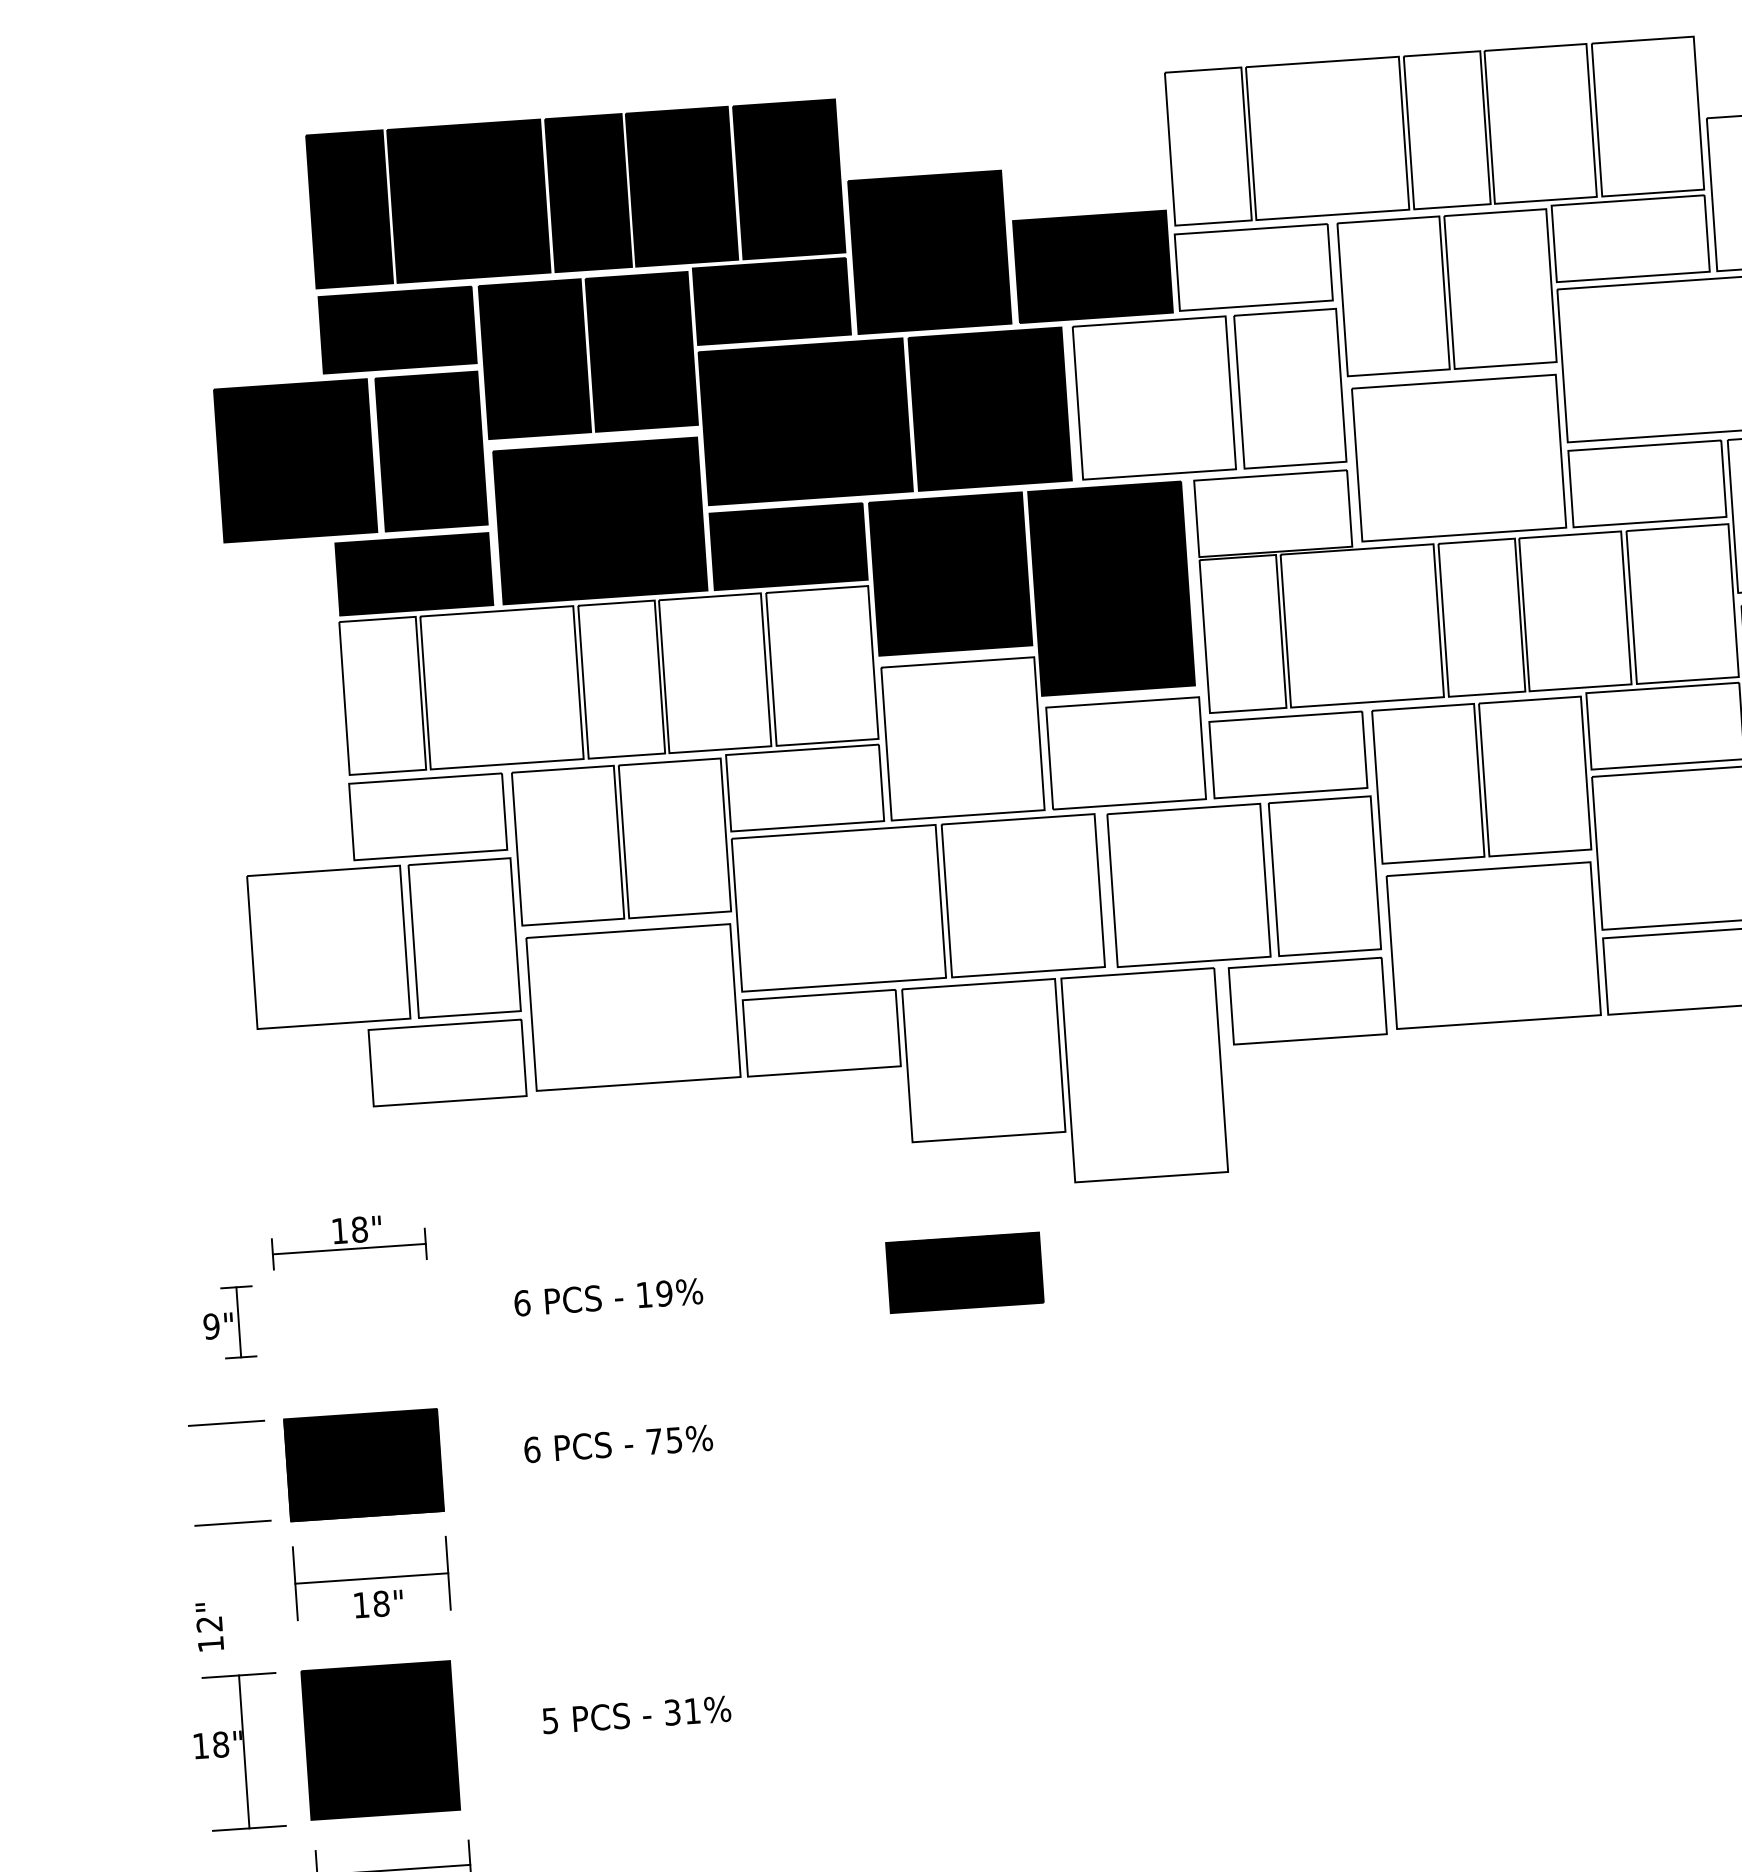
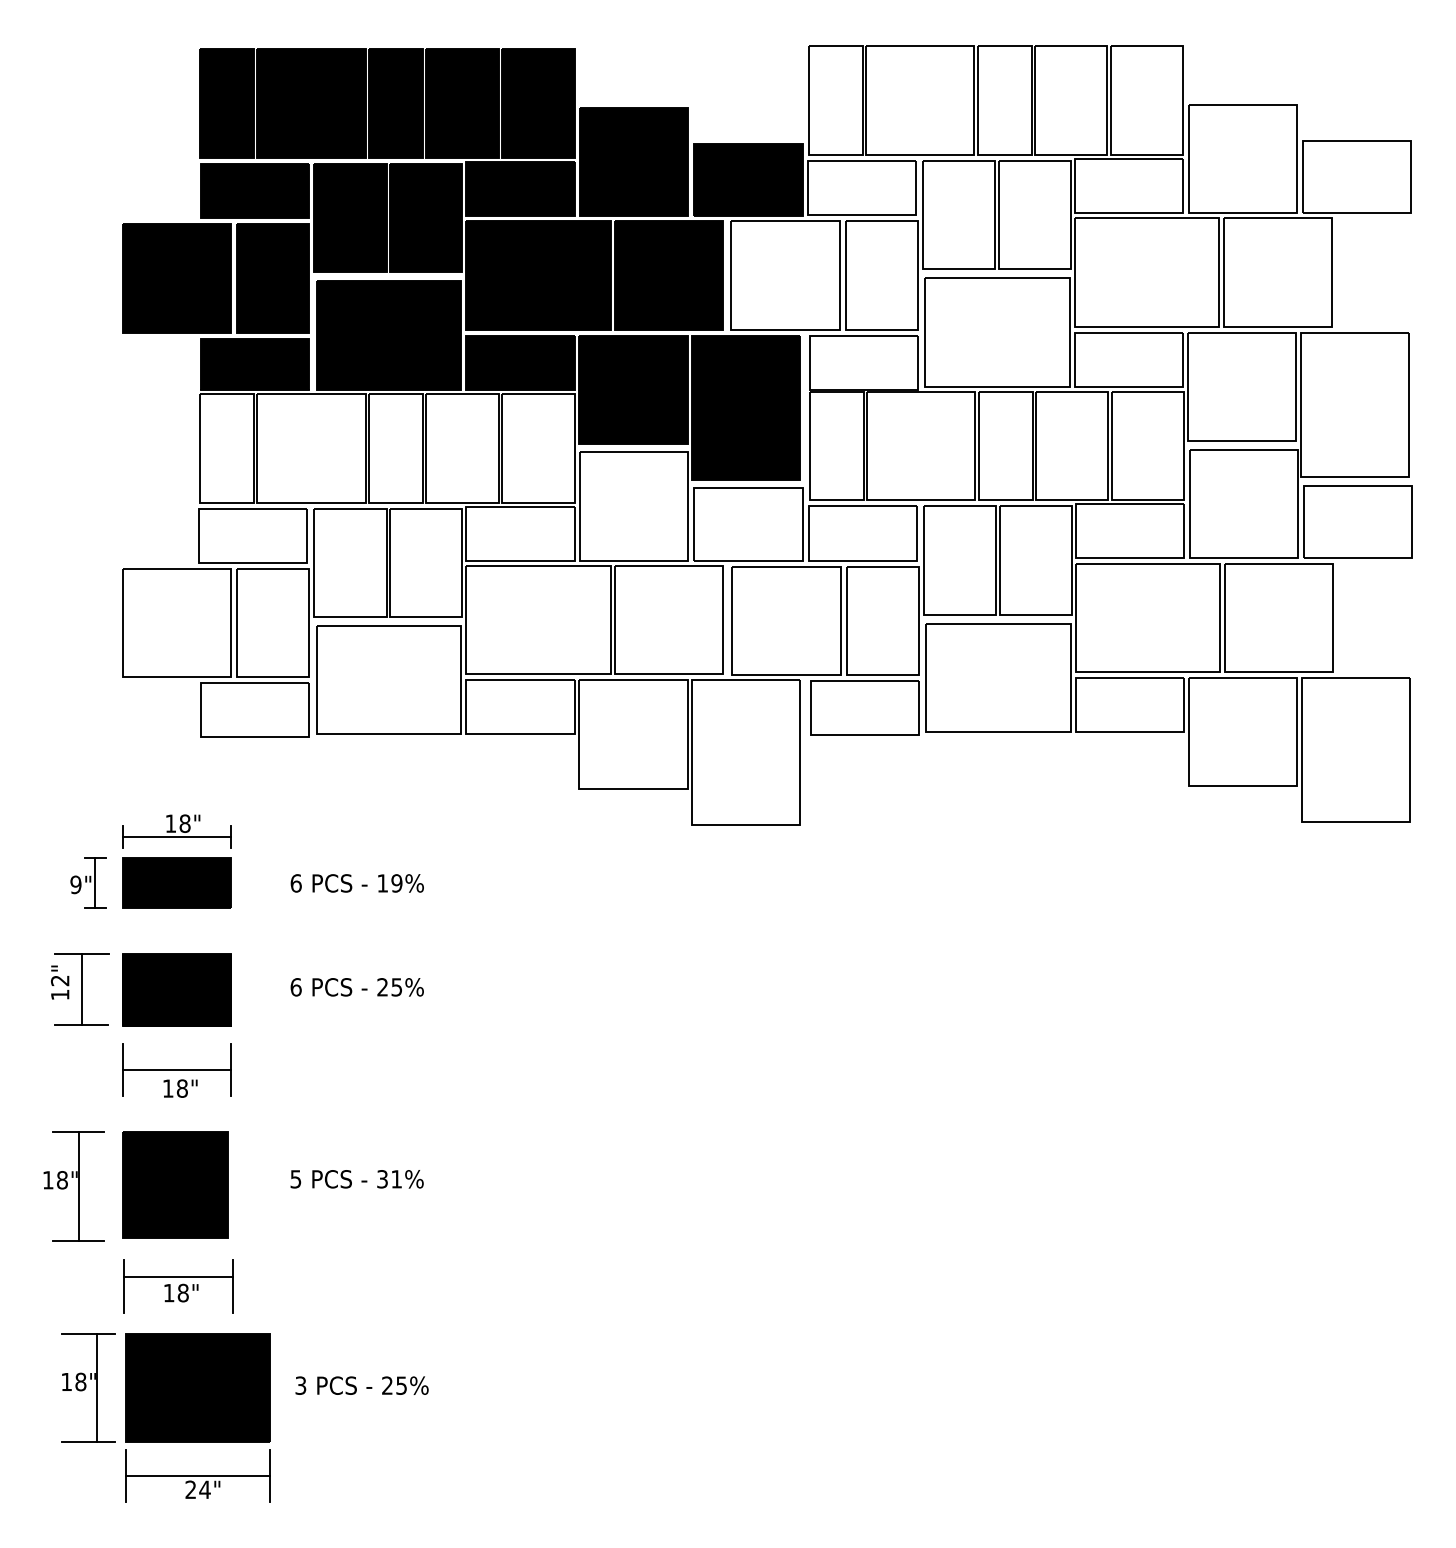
part: (964, 1271) -> (176, 882), moved
text: (654, 1441) -> (382, 987), 75% -> 25%
line: (229, 1472) -> (81, 988), added
text: (210, 1626) -> (60, 982), moved

